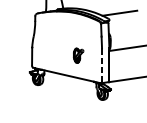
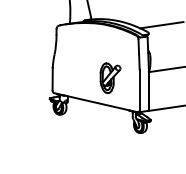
part: (78, 55) -> (110, 77), size x1.67
line: (101, 64) -> (139, 89), dashed -> solid

